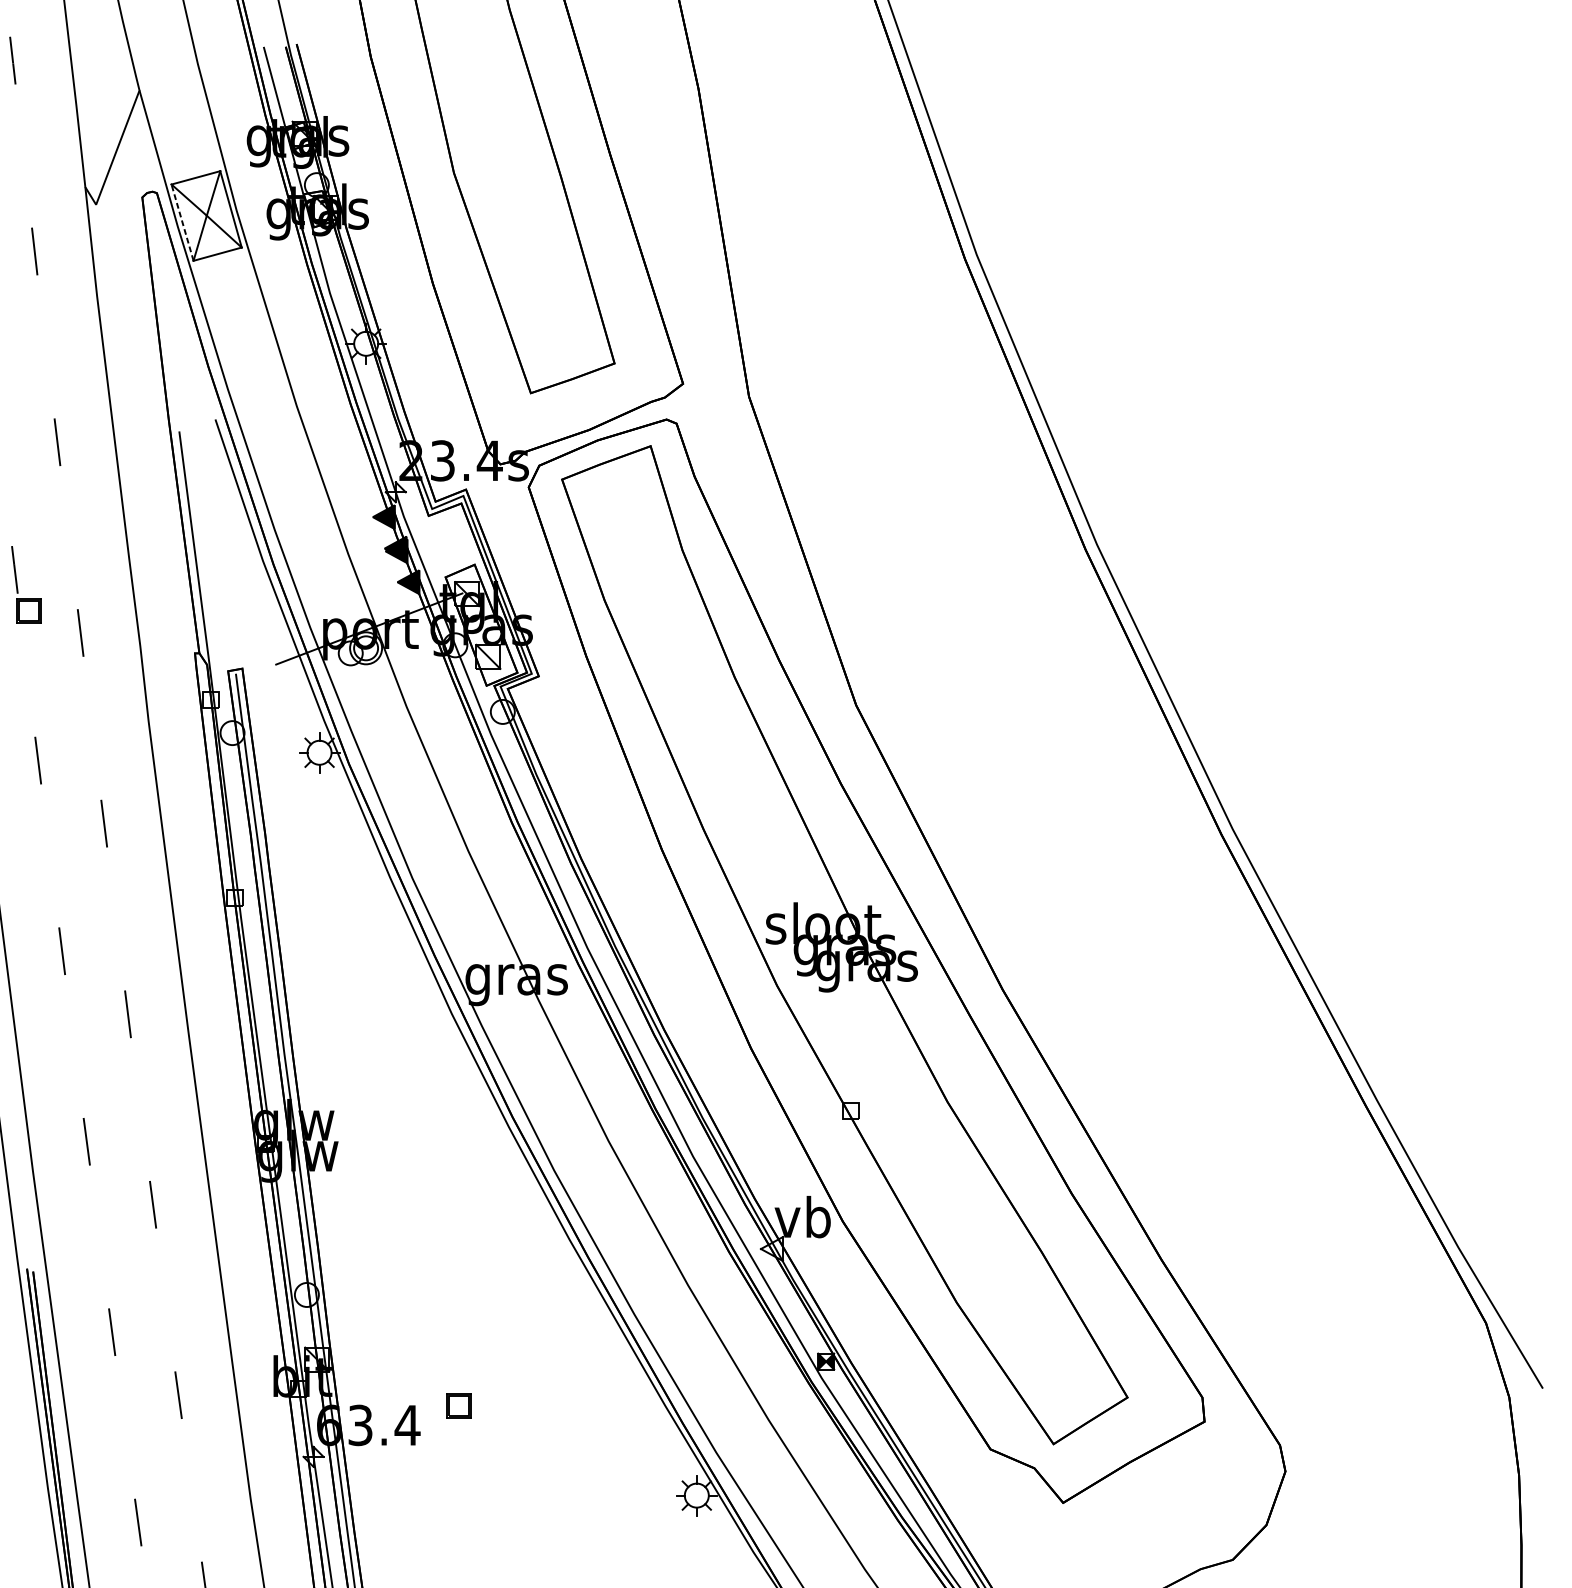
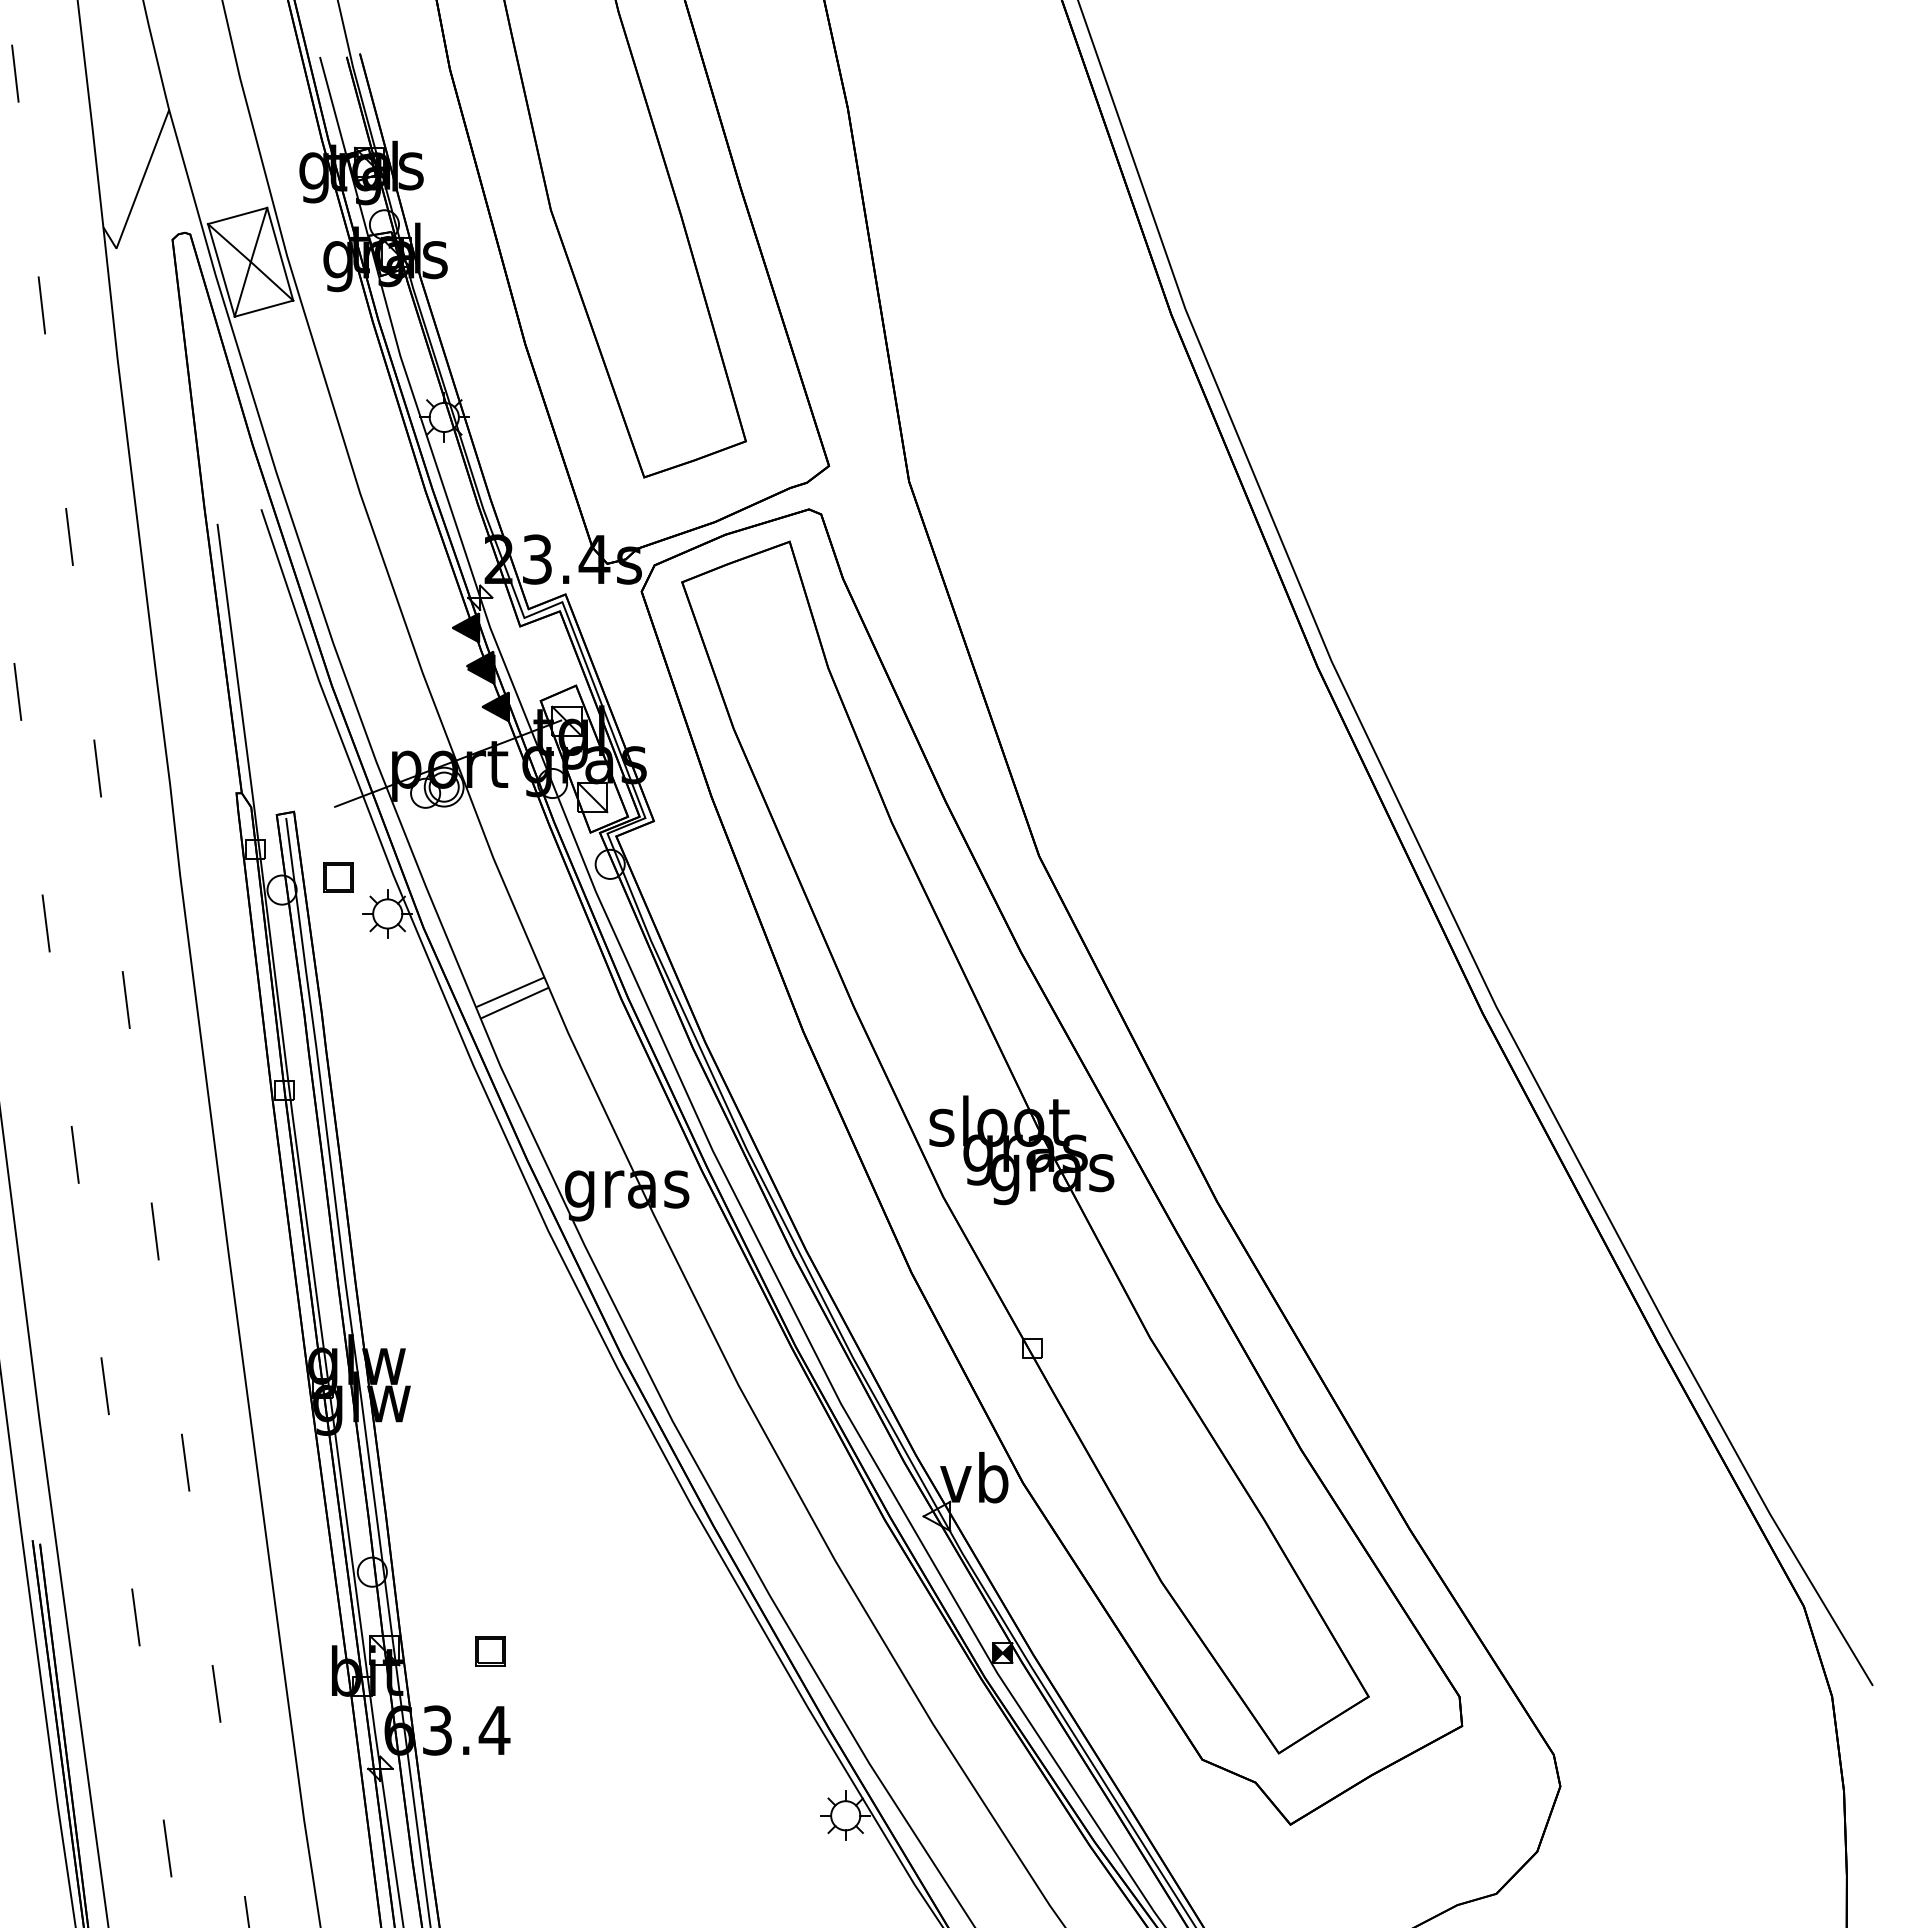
line: (182, 221) -> (221, 269), dashed -> solid
part: (28, 610) -> (338, 877), moved
line: (420, 816) -> (510, 991), added
line: (423, 826) -> (514, 1003), added
part: (458, 1406) -> (490, 1651), moved

